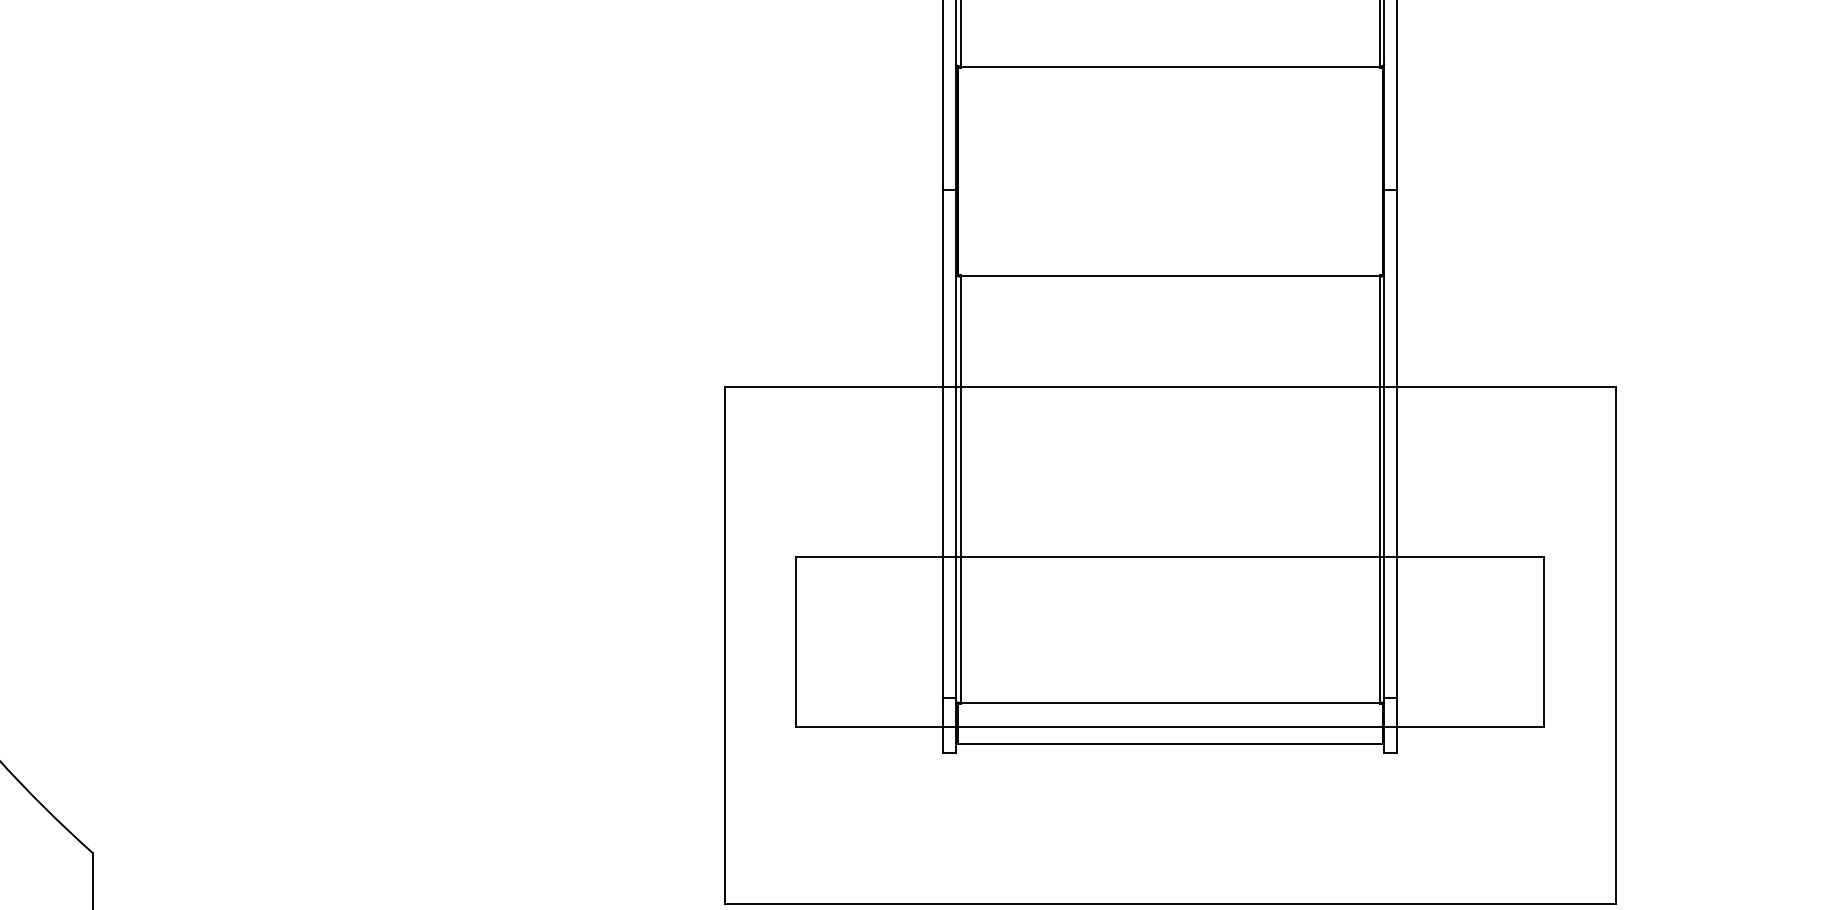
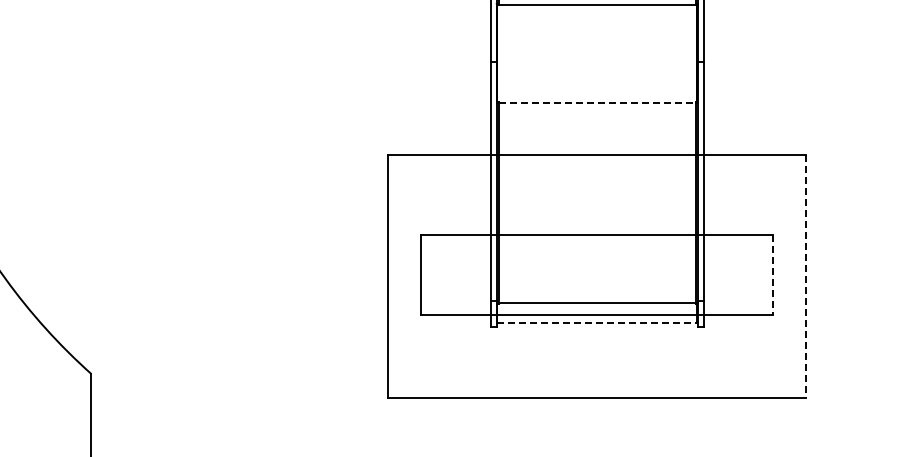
line: (1170, 277) -> (597, 103), solid -> dashed
line: (1543, 641) -> (772, 274), solid -> dashed
line: (1616, 645) -> (806, 276), solid -> dashed
line: (1170, 743) -> (597, 322), solid -> dashed

